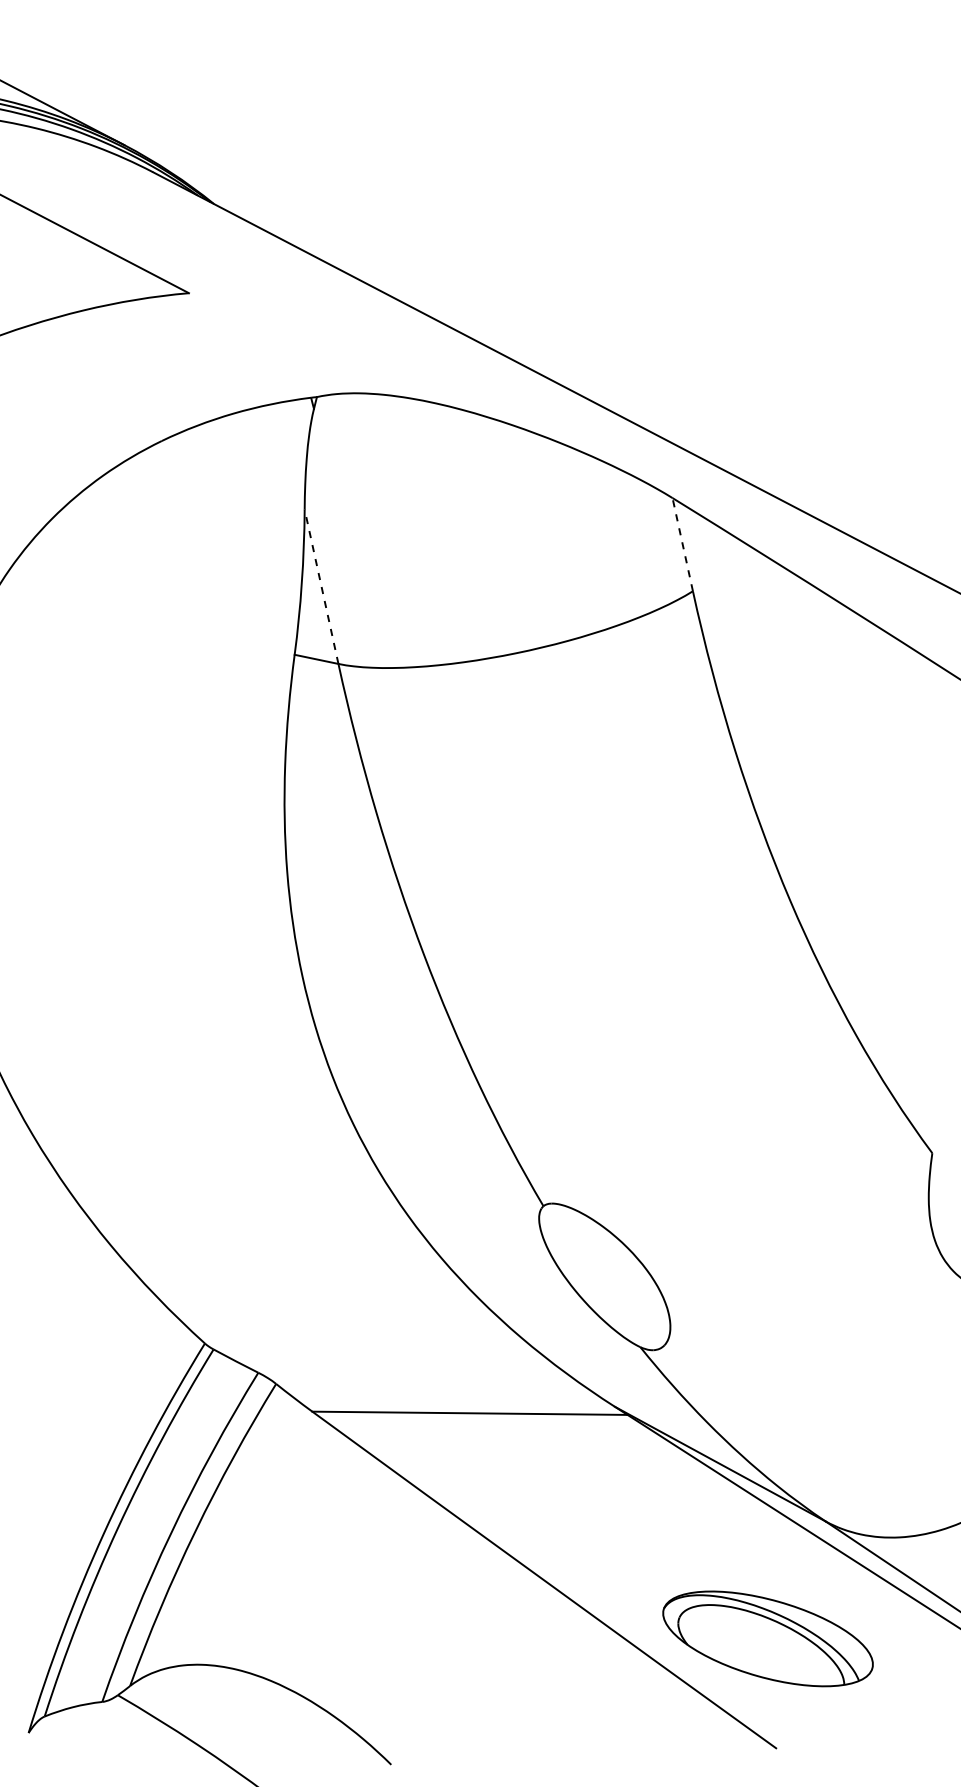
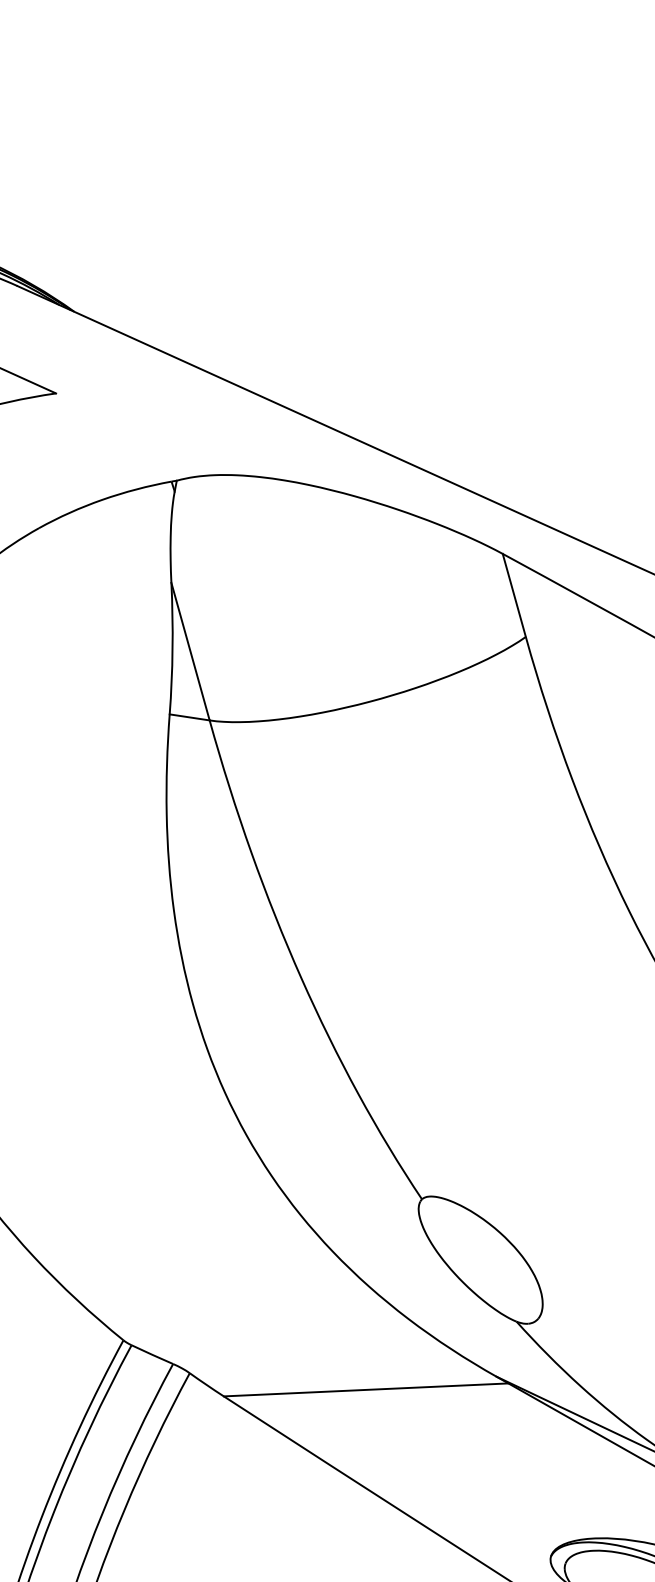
line: (682, 544) -> (514, 595), dashed -> solid
line: (321, 586) -> (190, 651), dashed -> solid

